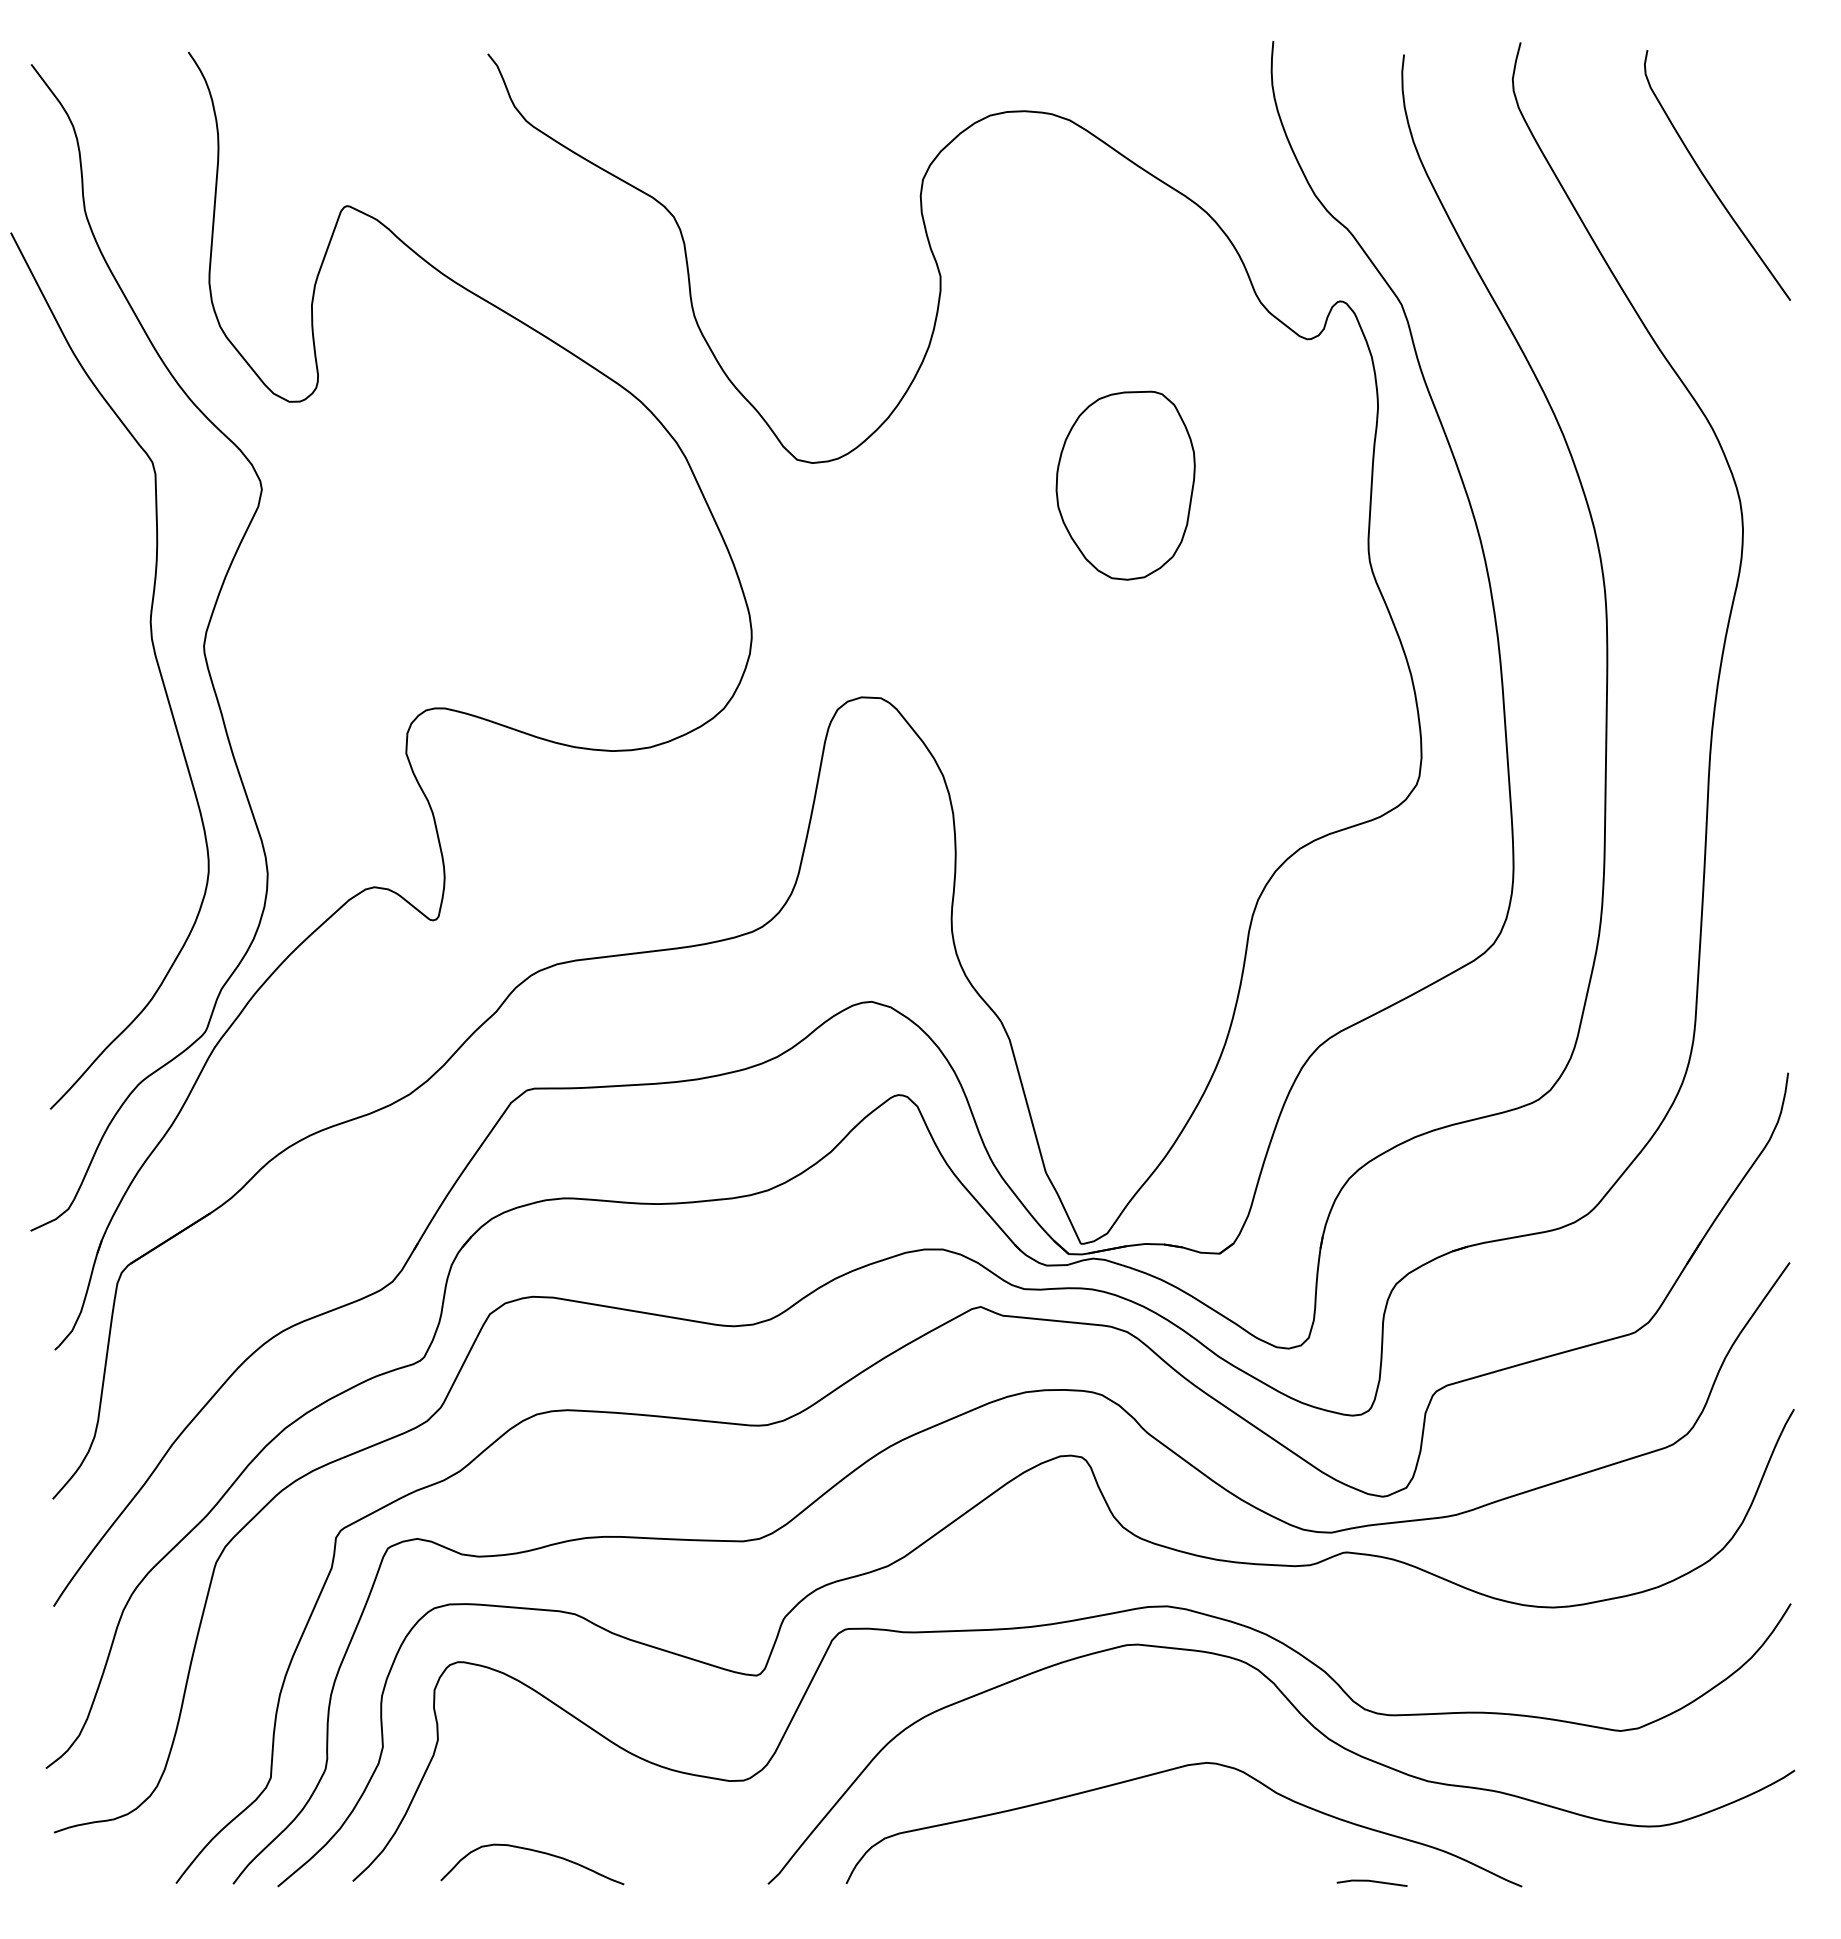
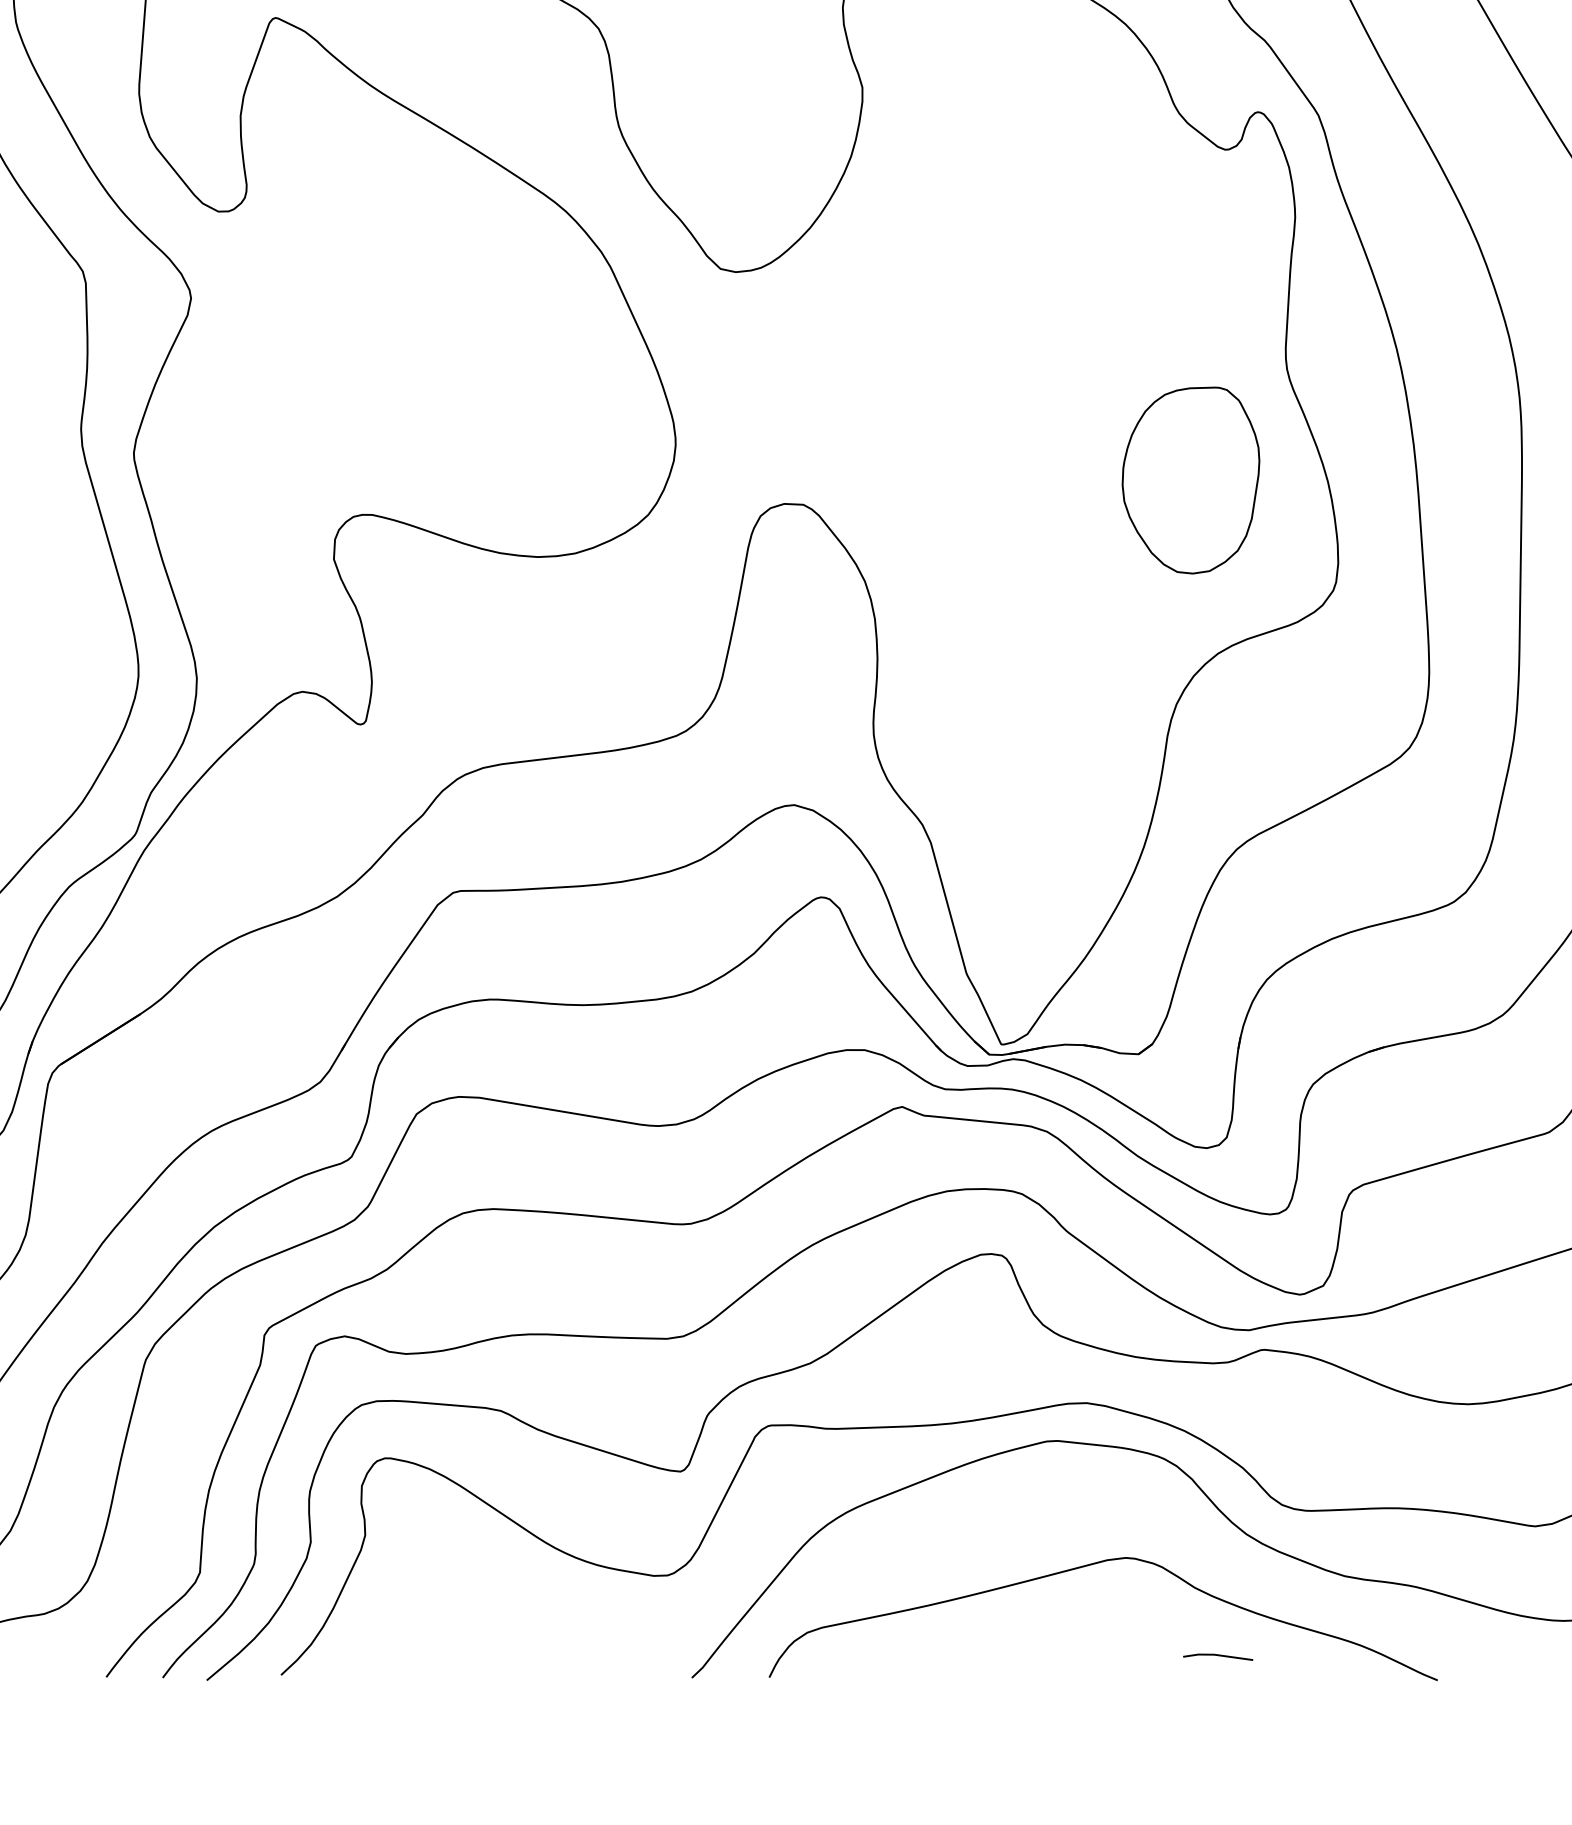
part: (1125, 485) -> (1190, 480), moved
curve: (532, 1851) -> (458, 1645), removed
line: (1371, 1881) -> (1217, 1655), moved

